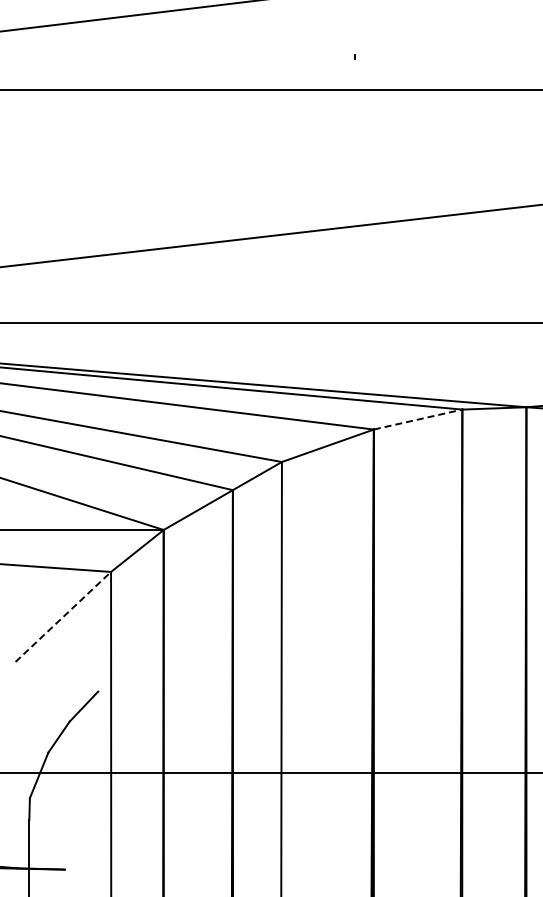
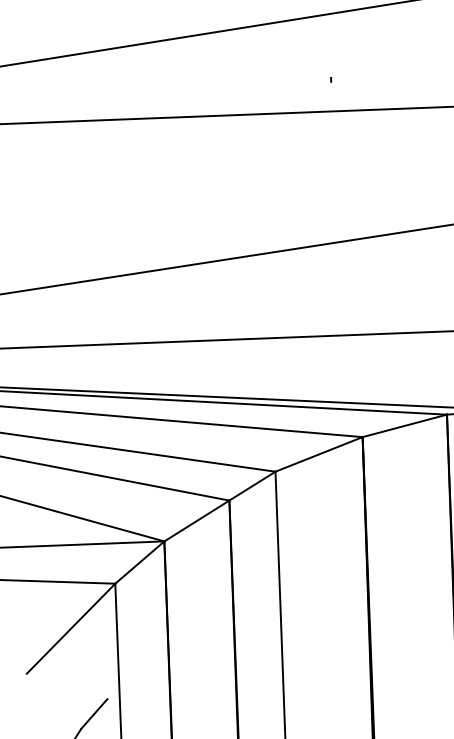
line: (418, 419) -> (405, 425), dashed -> solid
line: (63, 616) -> (71, 628), dashed -> solid

